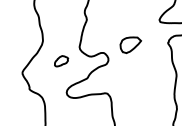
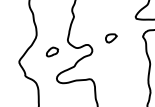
part: (131, 45) -> (111, 38), size x0.62

